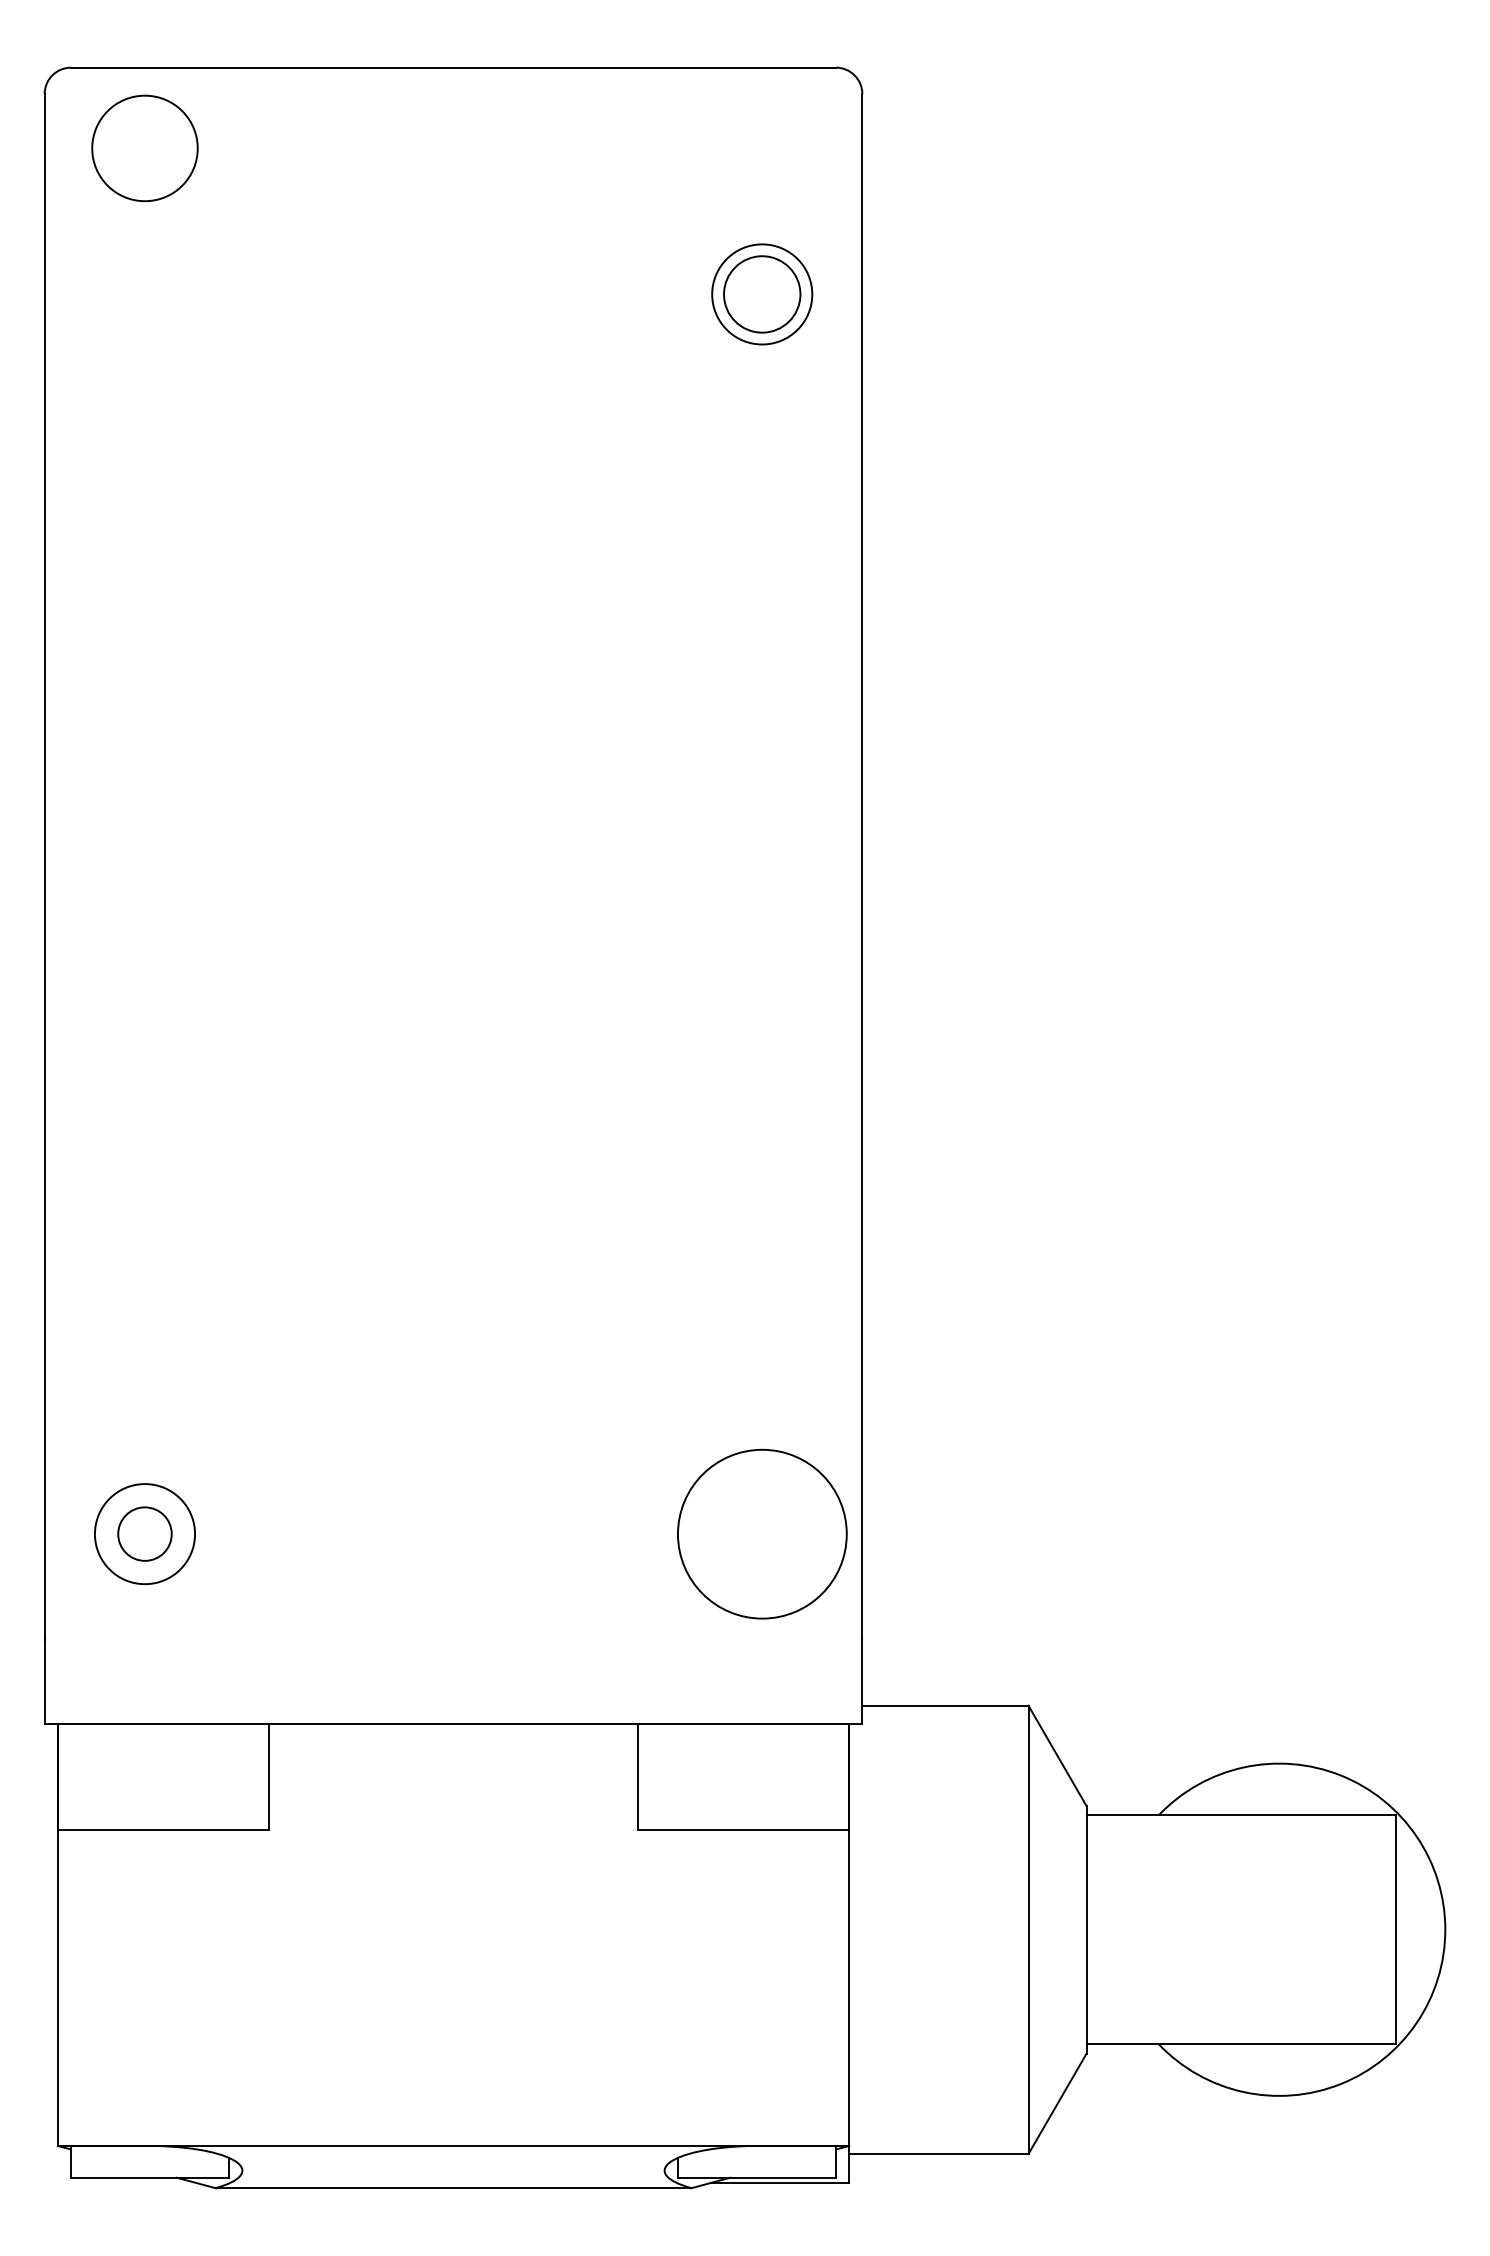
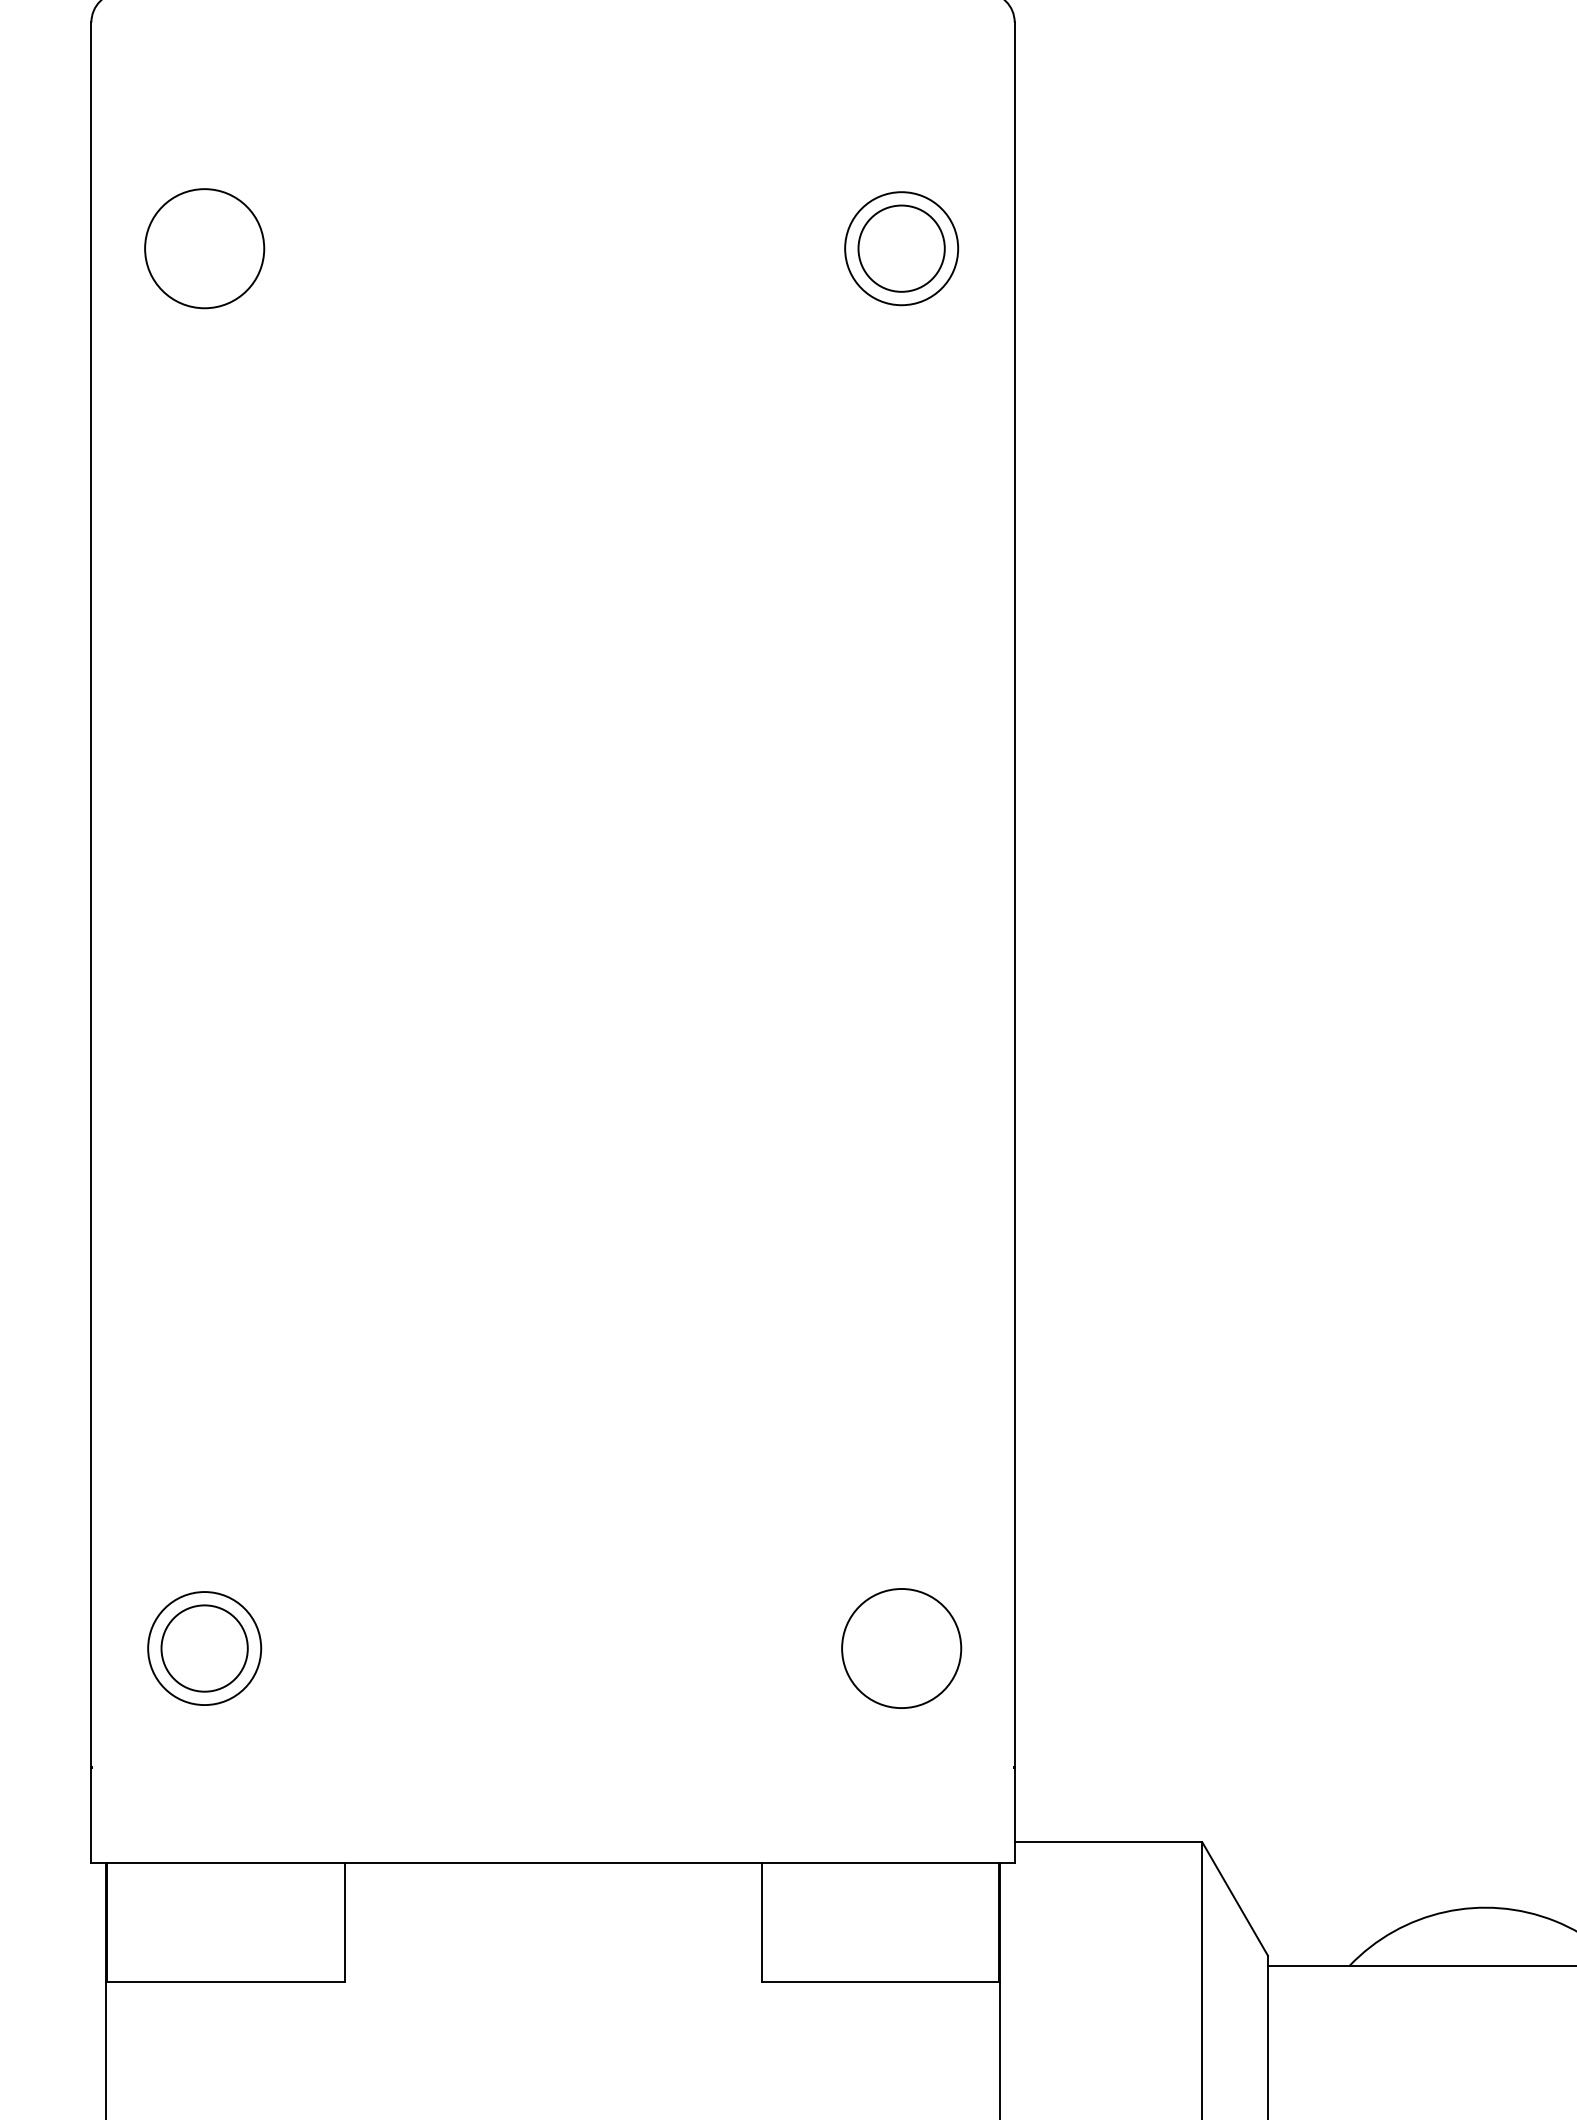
circle: (144, 148) -> (204, 248), moved
circle: (144, 1533) -> (204, 1647), size x1.43
circle: (761, 1533) -> (900, 1647), size x0.62

